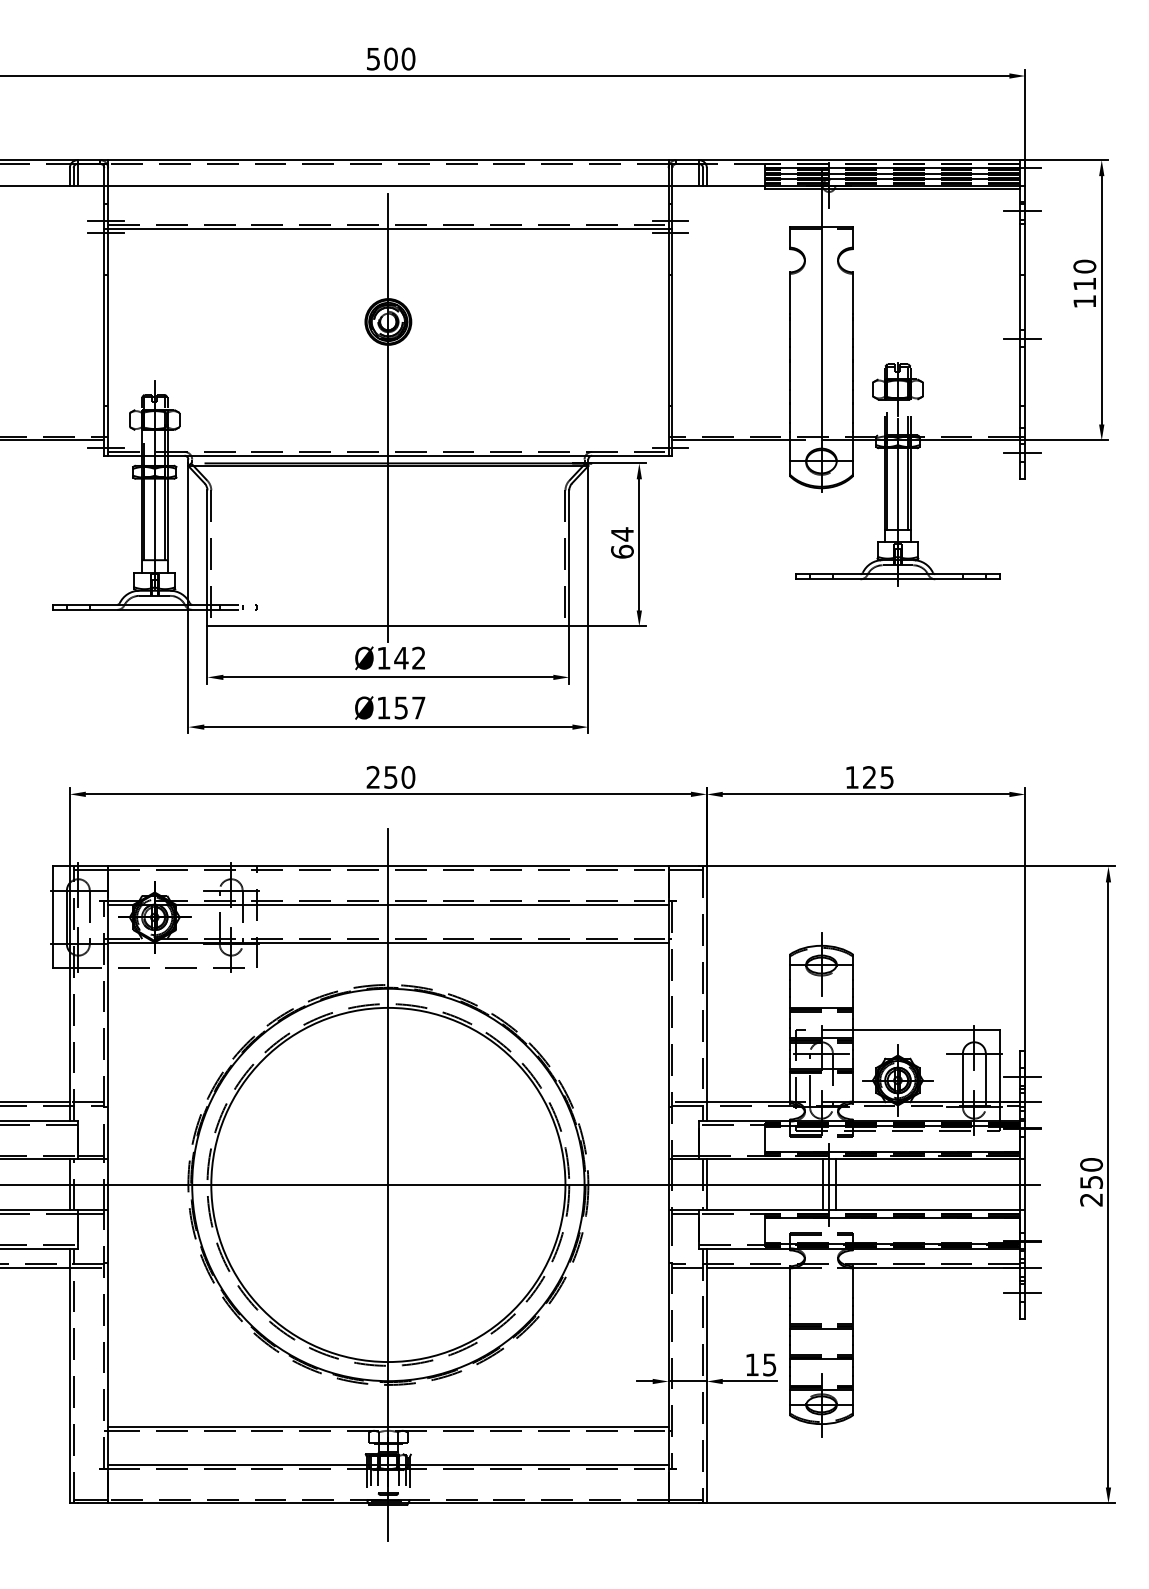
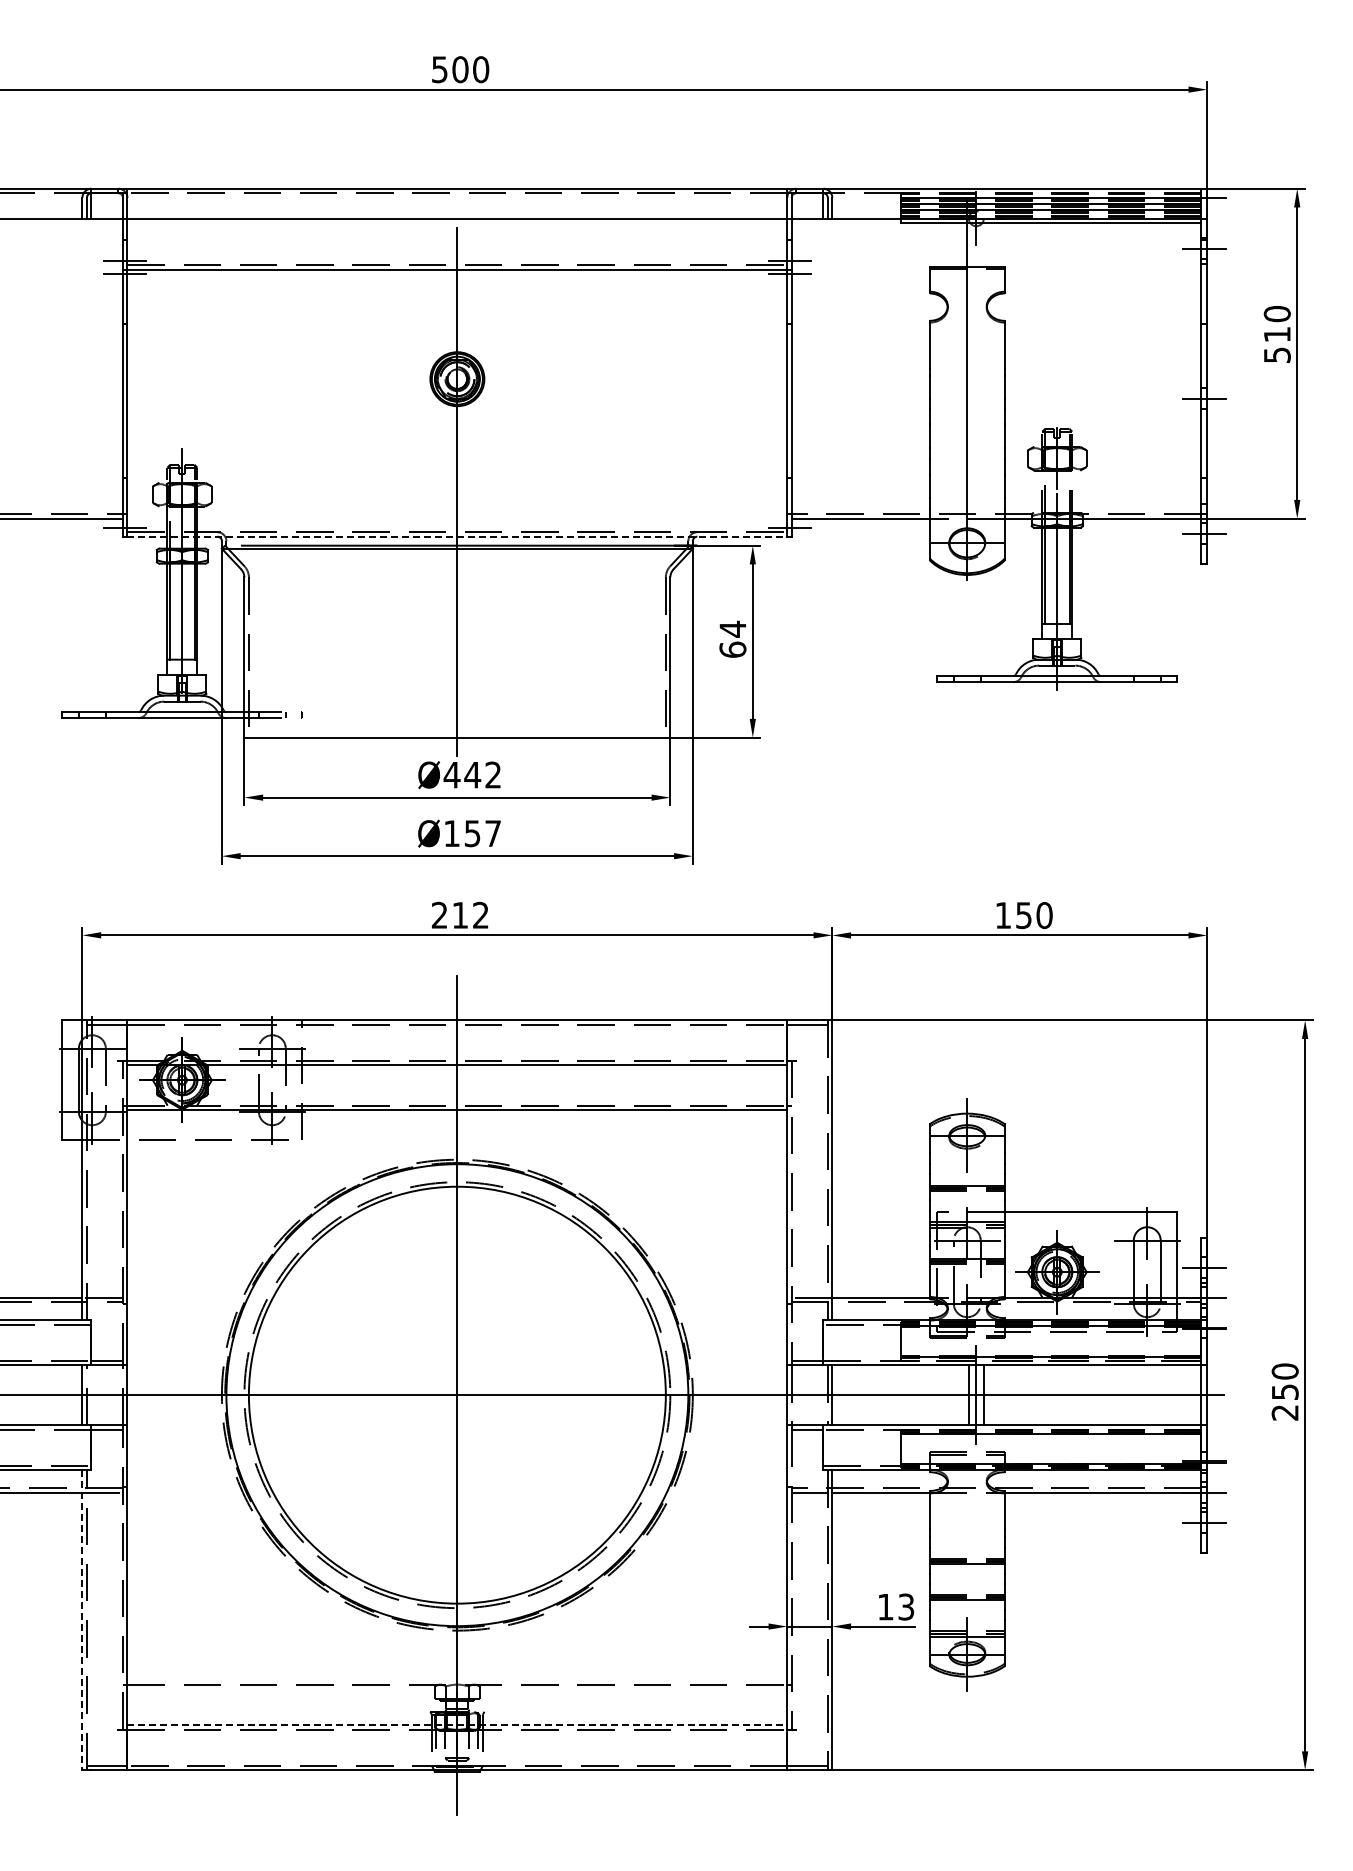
text: (1084, 300) -> (1277, 354), 110 -> 510
line: (388, 455) -> (457, 536), solid -> dashed
text: (383, 658) -> (451, 775), 142 -> 442
text: (399, 776) -> (470, 914), 250 -> 212
text: (878, 777) -> (1034, 915), 125 -> 150
text: (769, 1364) -> (906, 1606), 15 -> 13
line: (69, 1376) -> (82, 1620), solid -> dashed
line: (388, 1427) -> (457, 1680), removed
line: (388, 1465) -> (457, 1725), solid -> dashed

